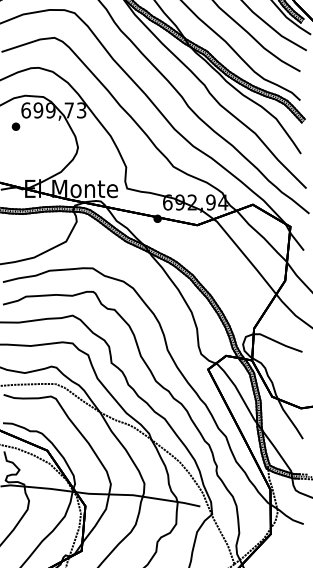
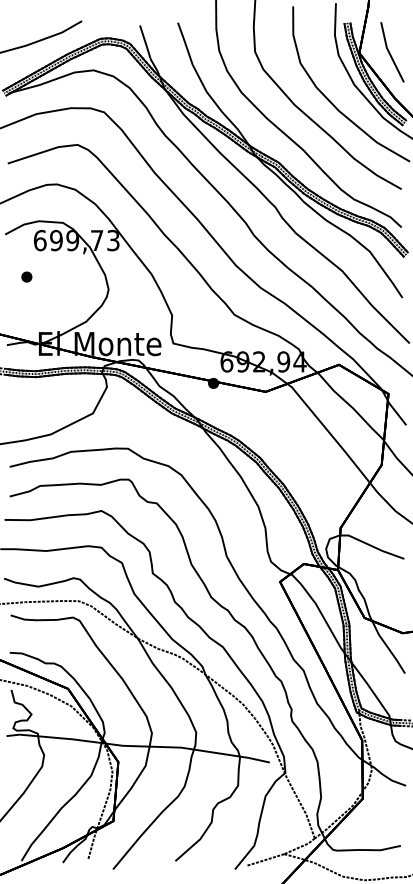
part: (15, 126) -> (26, 276), moved

